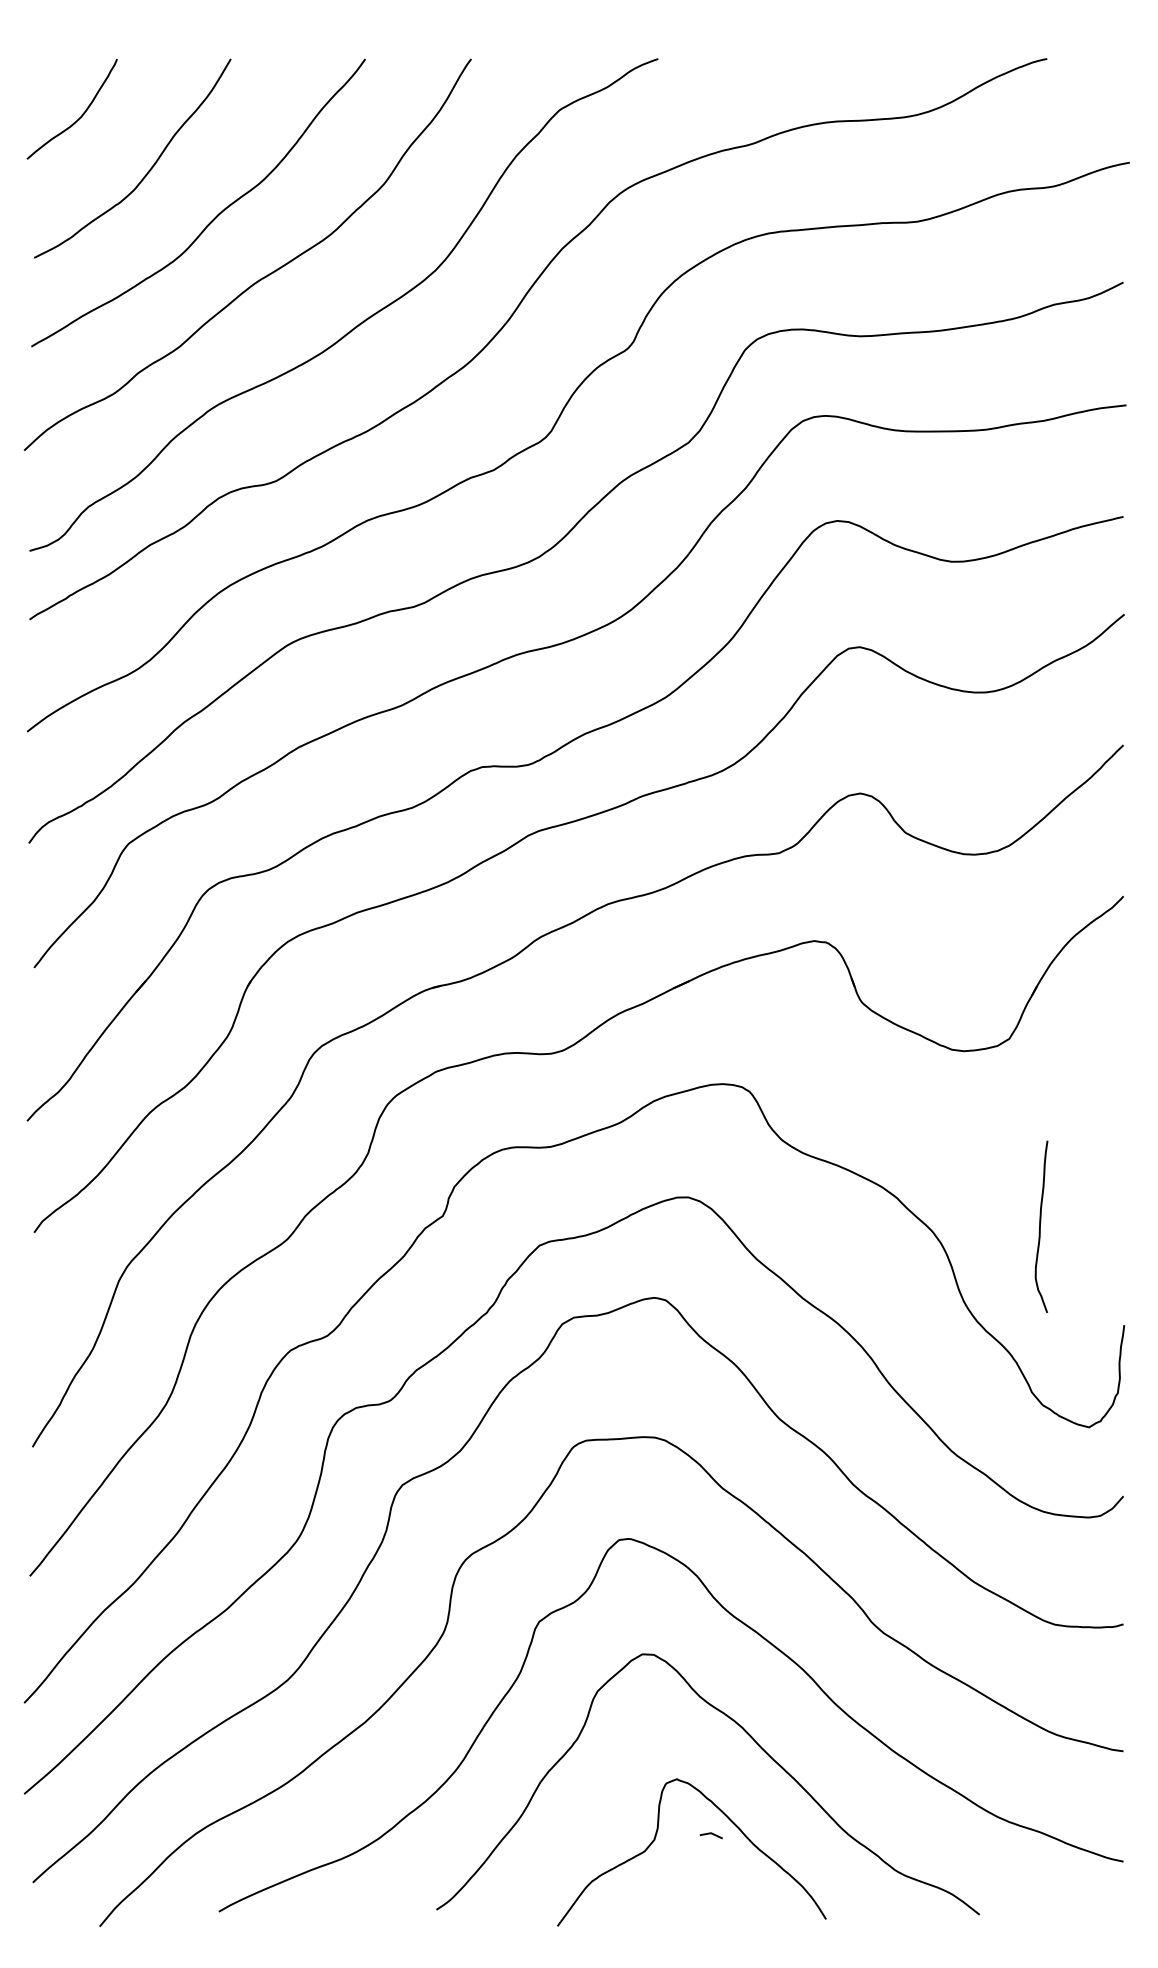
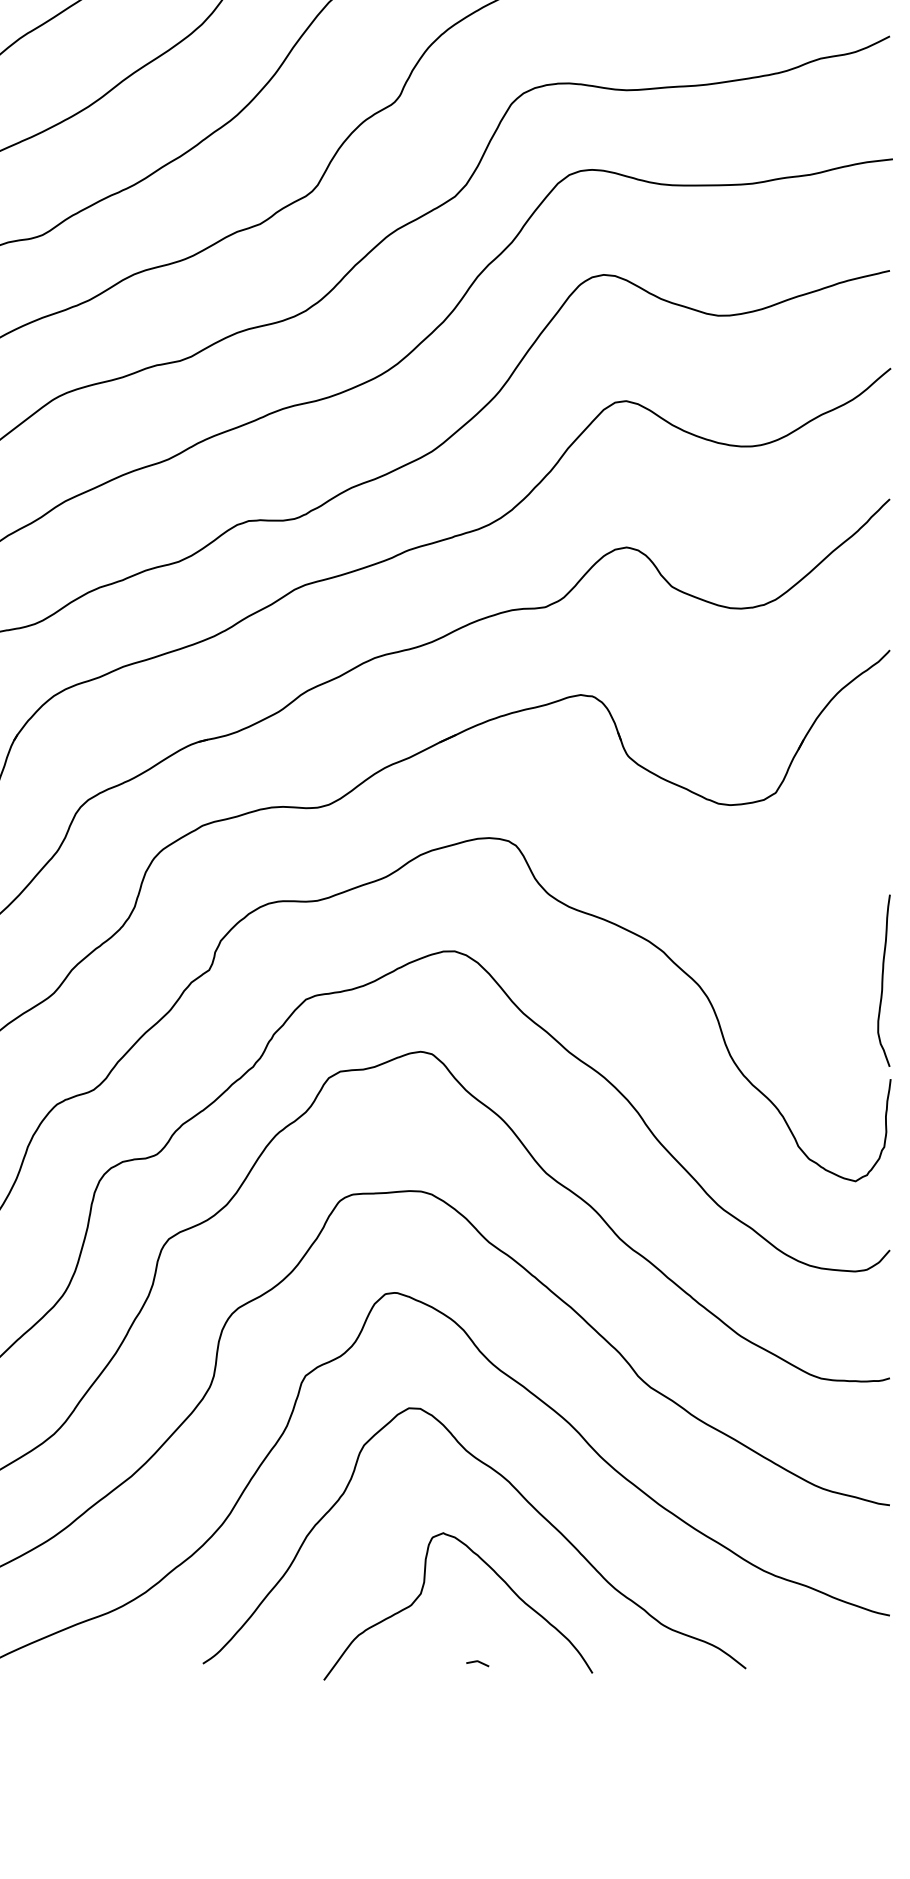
curve: (1040, 1226) -> (882, 980), moved
line: (710, 1834) -> (476, 1662), moved

